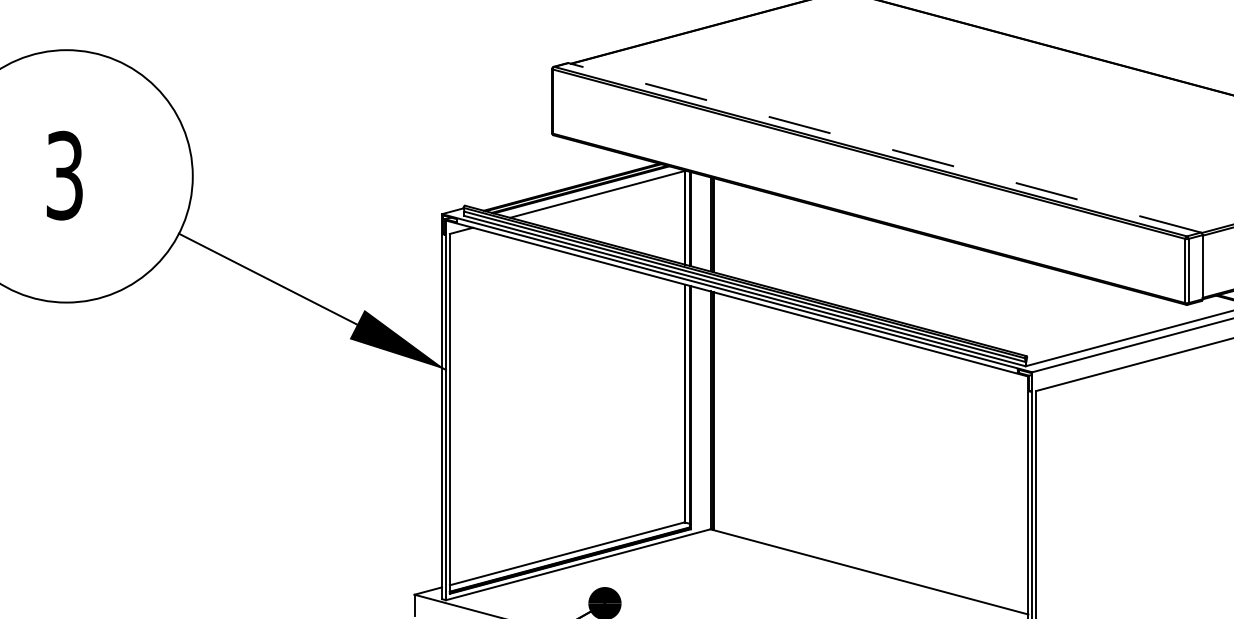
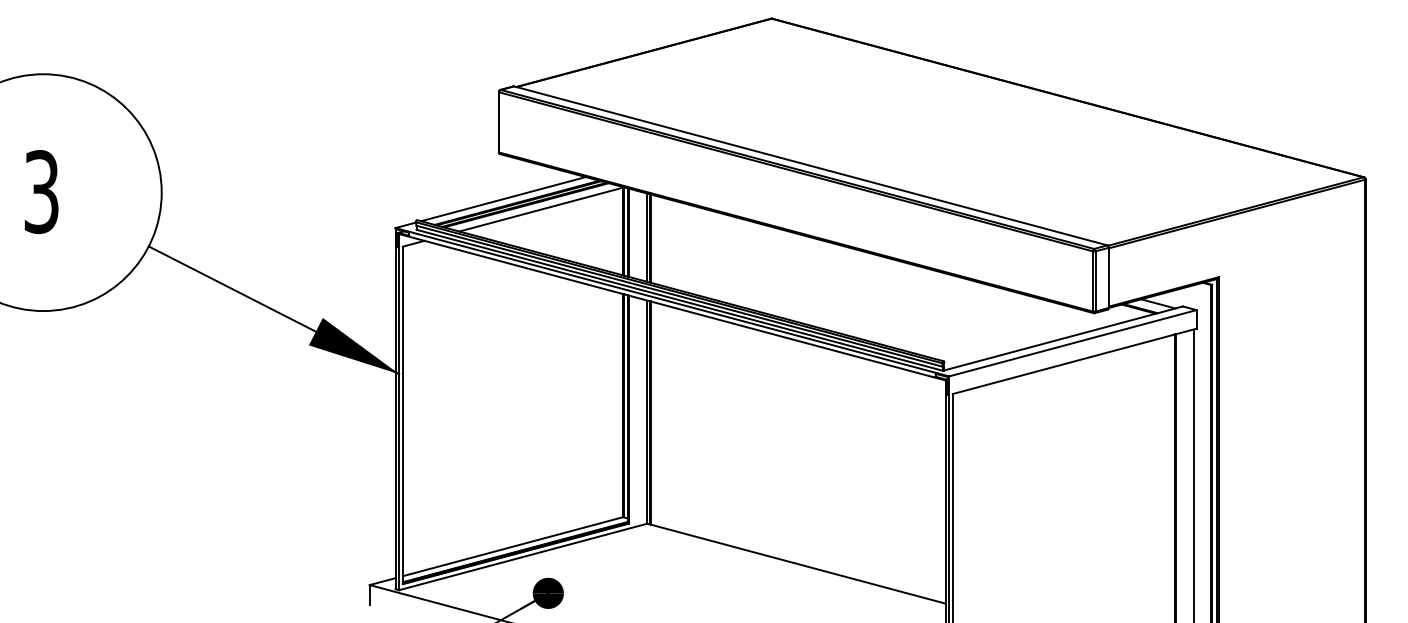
line: (884, 147) -> (810, 165), dashed -> solid
line: (557, 183) -> (503, 199), added

